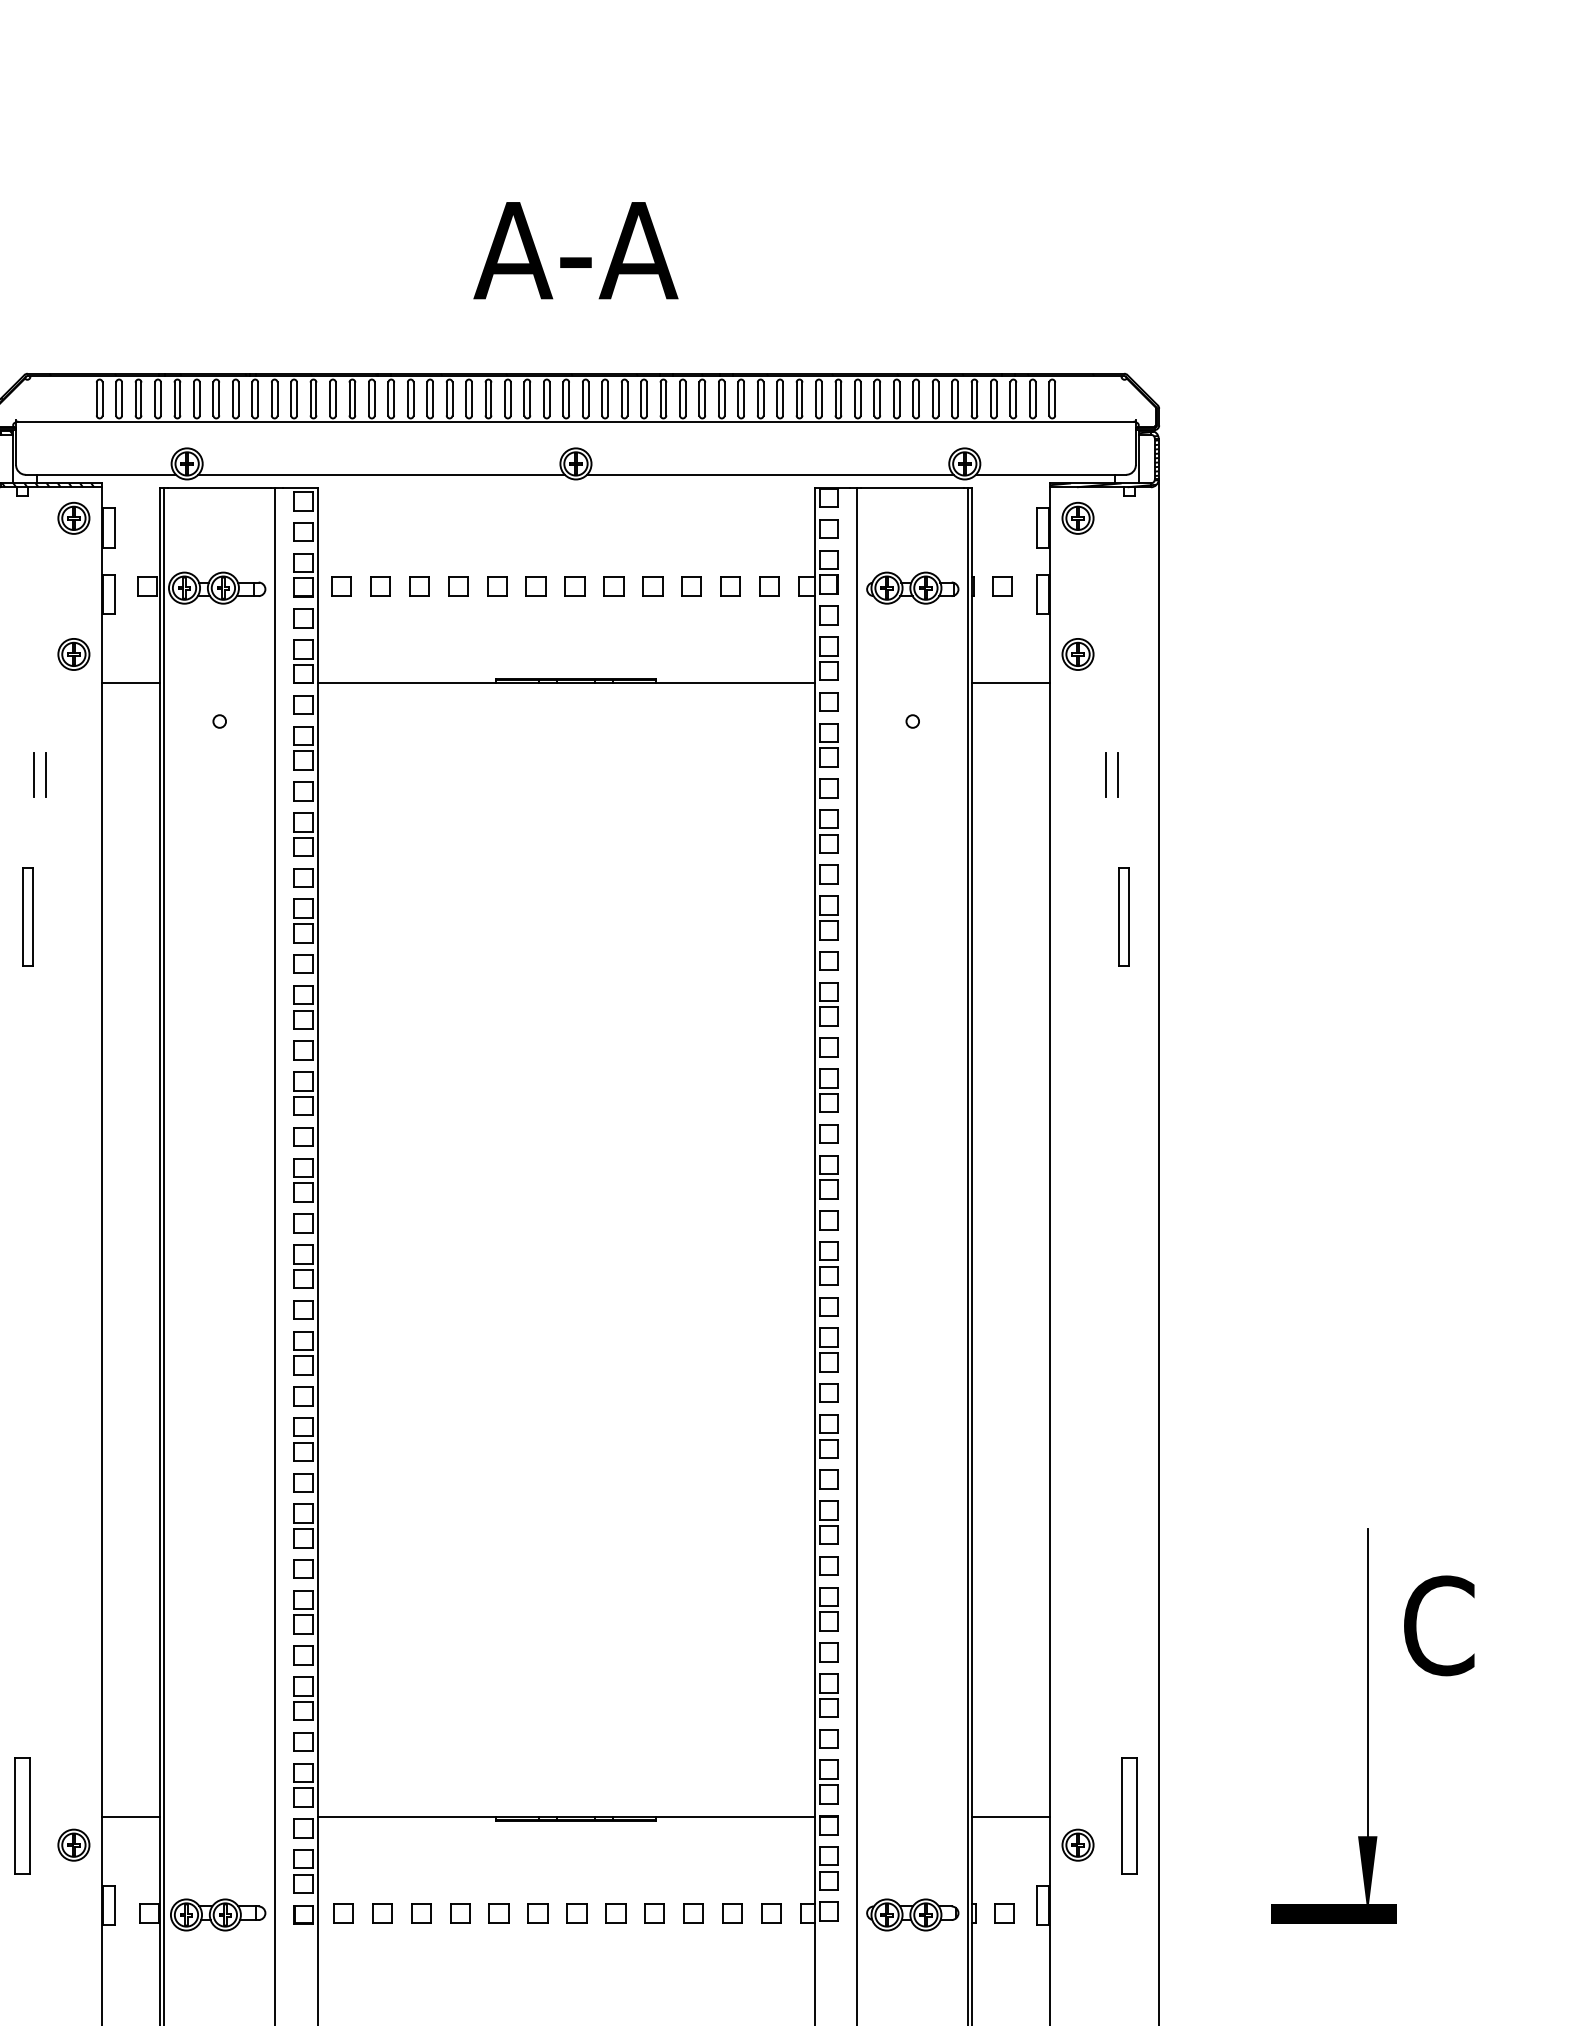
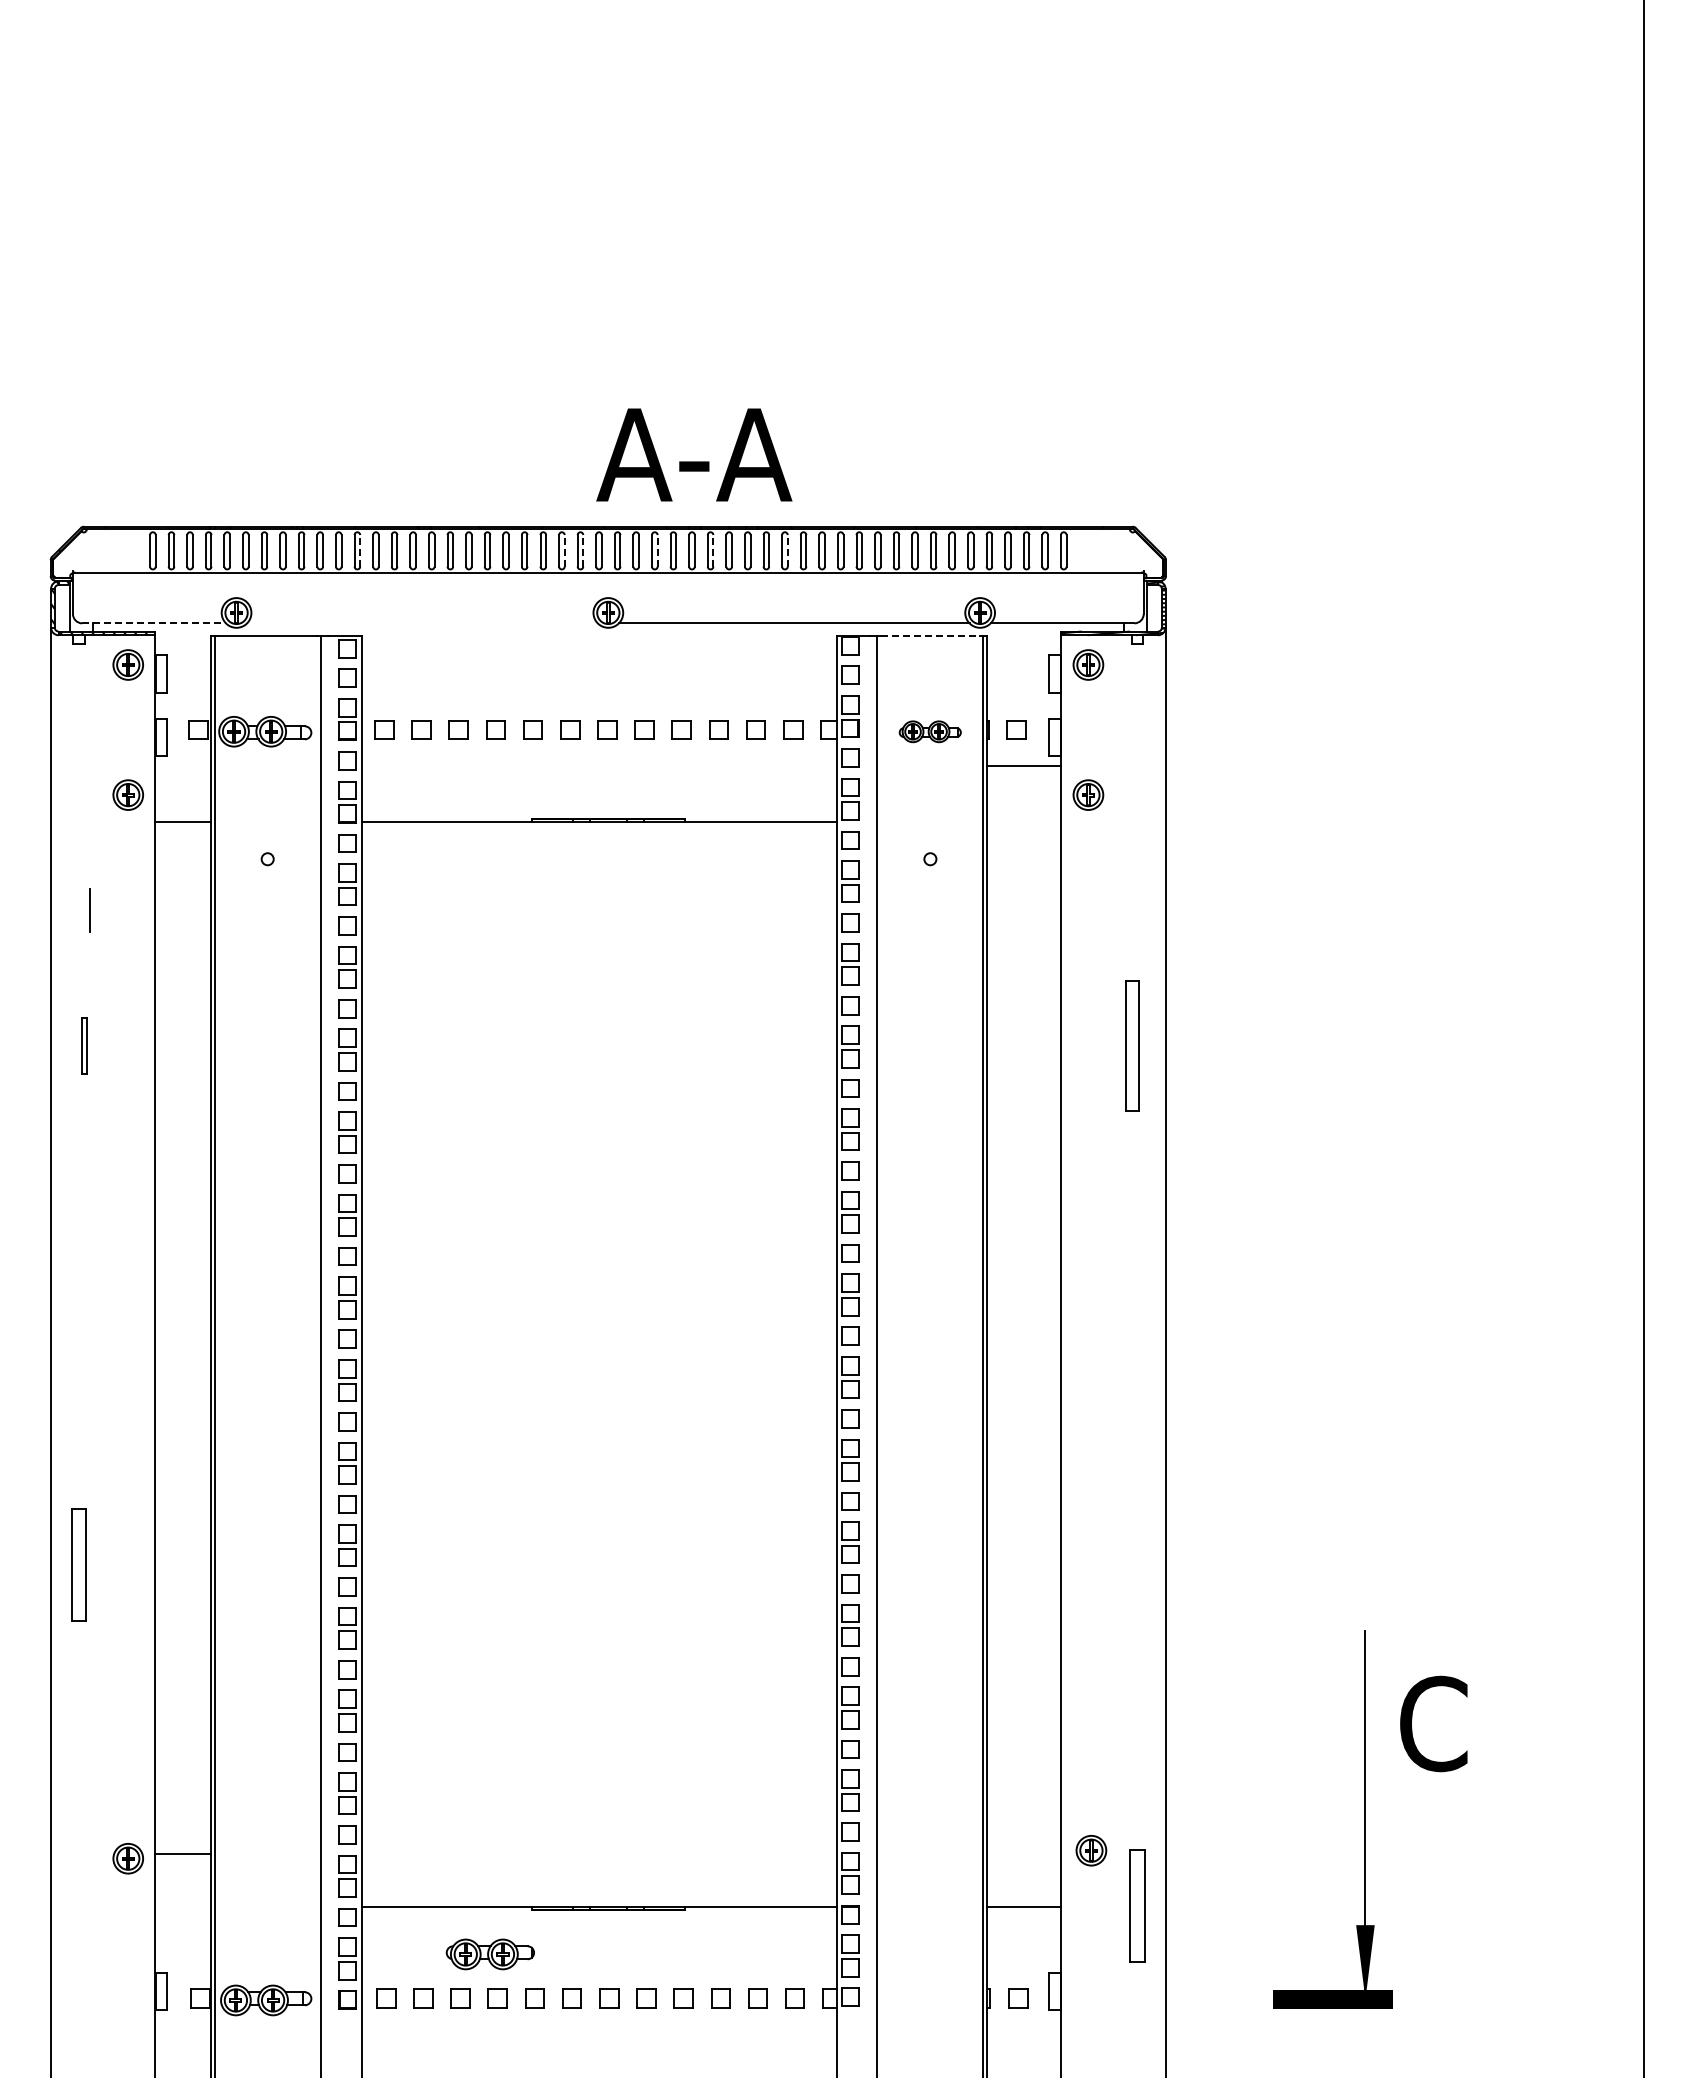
text: (576, 250) -> (694, 454), moved
line: (316, 398) -> (360, 550), solid -> dashed
line: (530, 398) -> (564, 550), solid -> dashed
line: (549, 398) -> (583, 550), solid -> dashed
line: (627, 398) -> (657, 550), solid -> dashed
line: (685, 398) -> (713, 550), solid -> dashed
line: (763, 398) -> (787, 550), solid -> dashed
line: (101, 474) -> (154, 623), solid -> dashed
line: (381, 474) -> (422, 623), removed
line: (912, 488) -> (930, 636), solid -> dashed
part: (911, 587) -> (929, 731), size x0.7
line: (1011, 683) -> (1024, 766), moved
line: (44, 775) -> (100, 910), removed
line: (1105, 775) -> (1114, 910), removed
line: (1117, 775) -> (1126, 910), removed
part: (28, 917) -> (84, 1046), size x0.6
part: (1123, 917) -> (1131, 1046), size x1.4
part: (21, 1815) -> (78, 1564), moved
line: (131, 1816) -> (183, 1853), moved
part: (73, 1844) -> (127, 1858), moved
part: (1078, 1844) -> (1091, 1850), moved
part: (911, 1915) -> (489, 1954), moved

